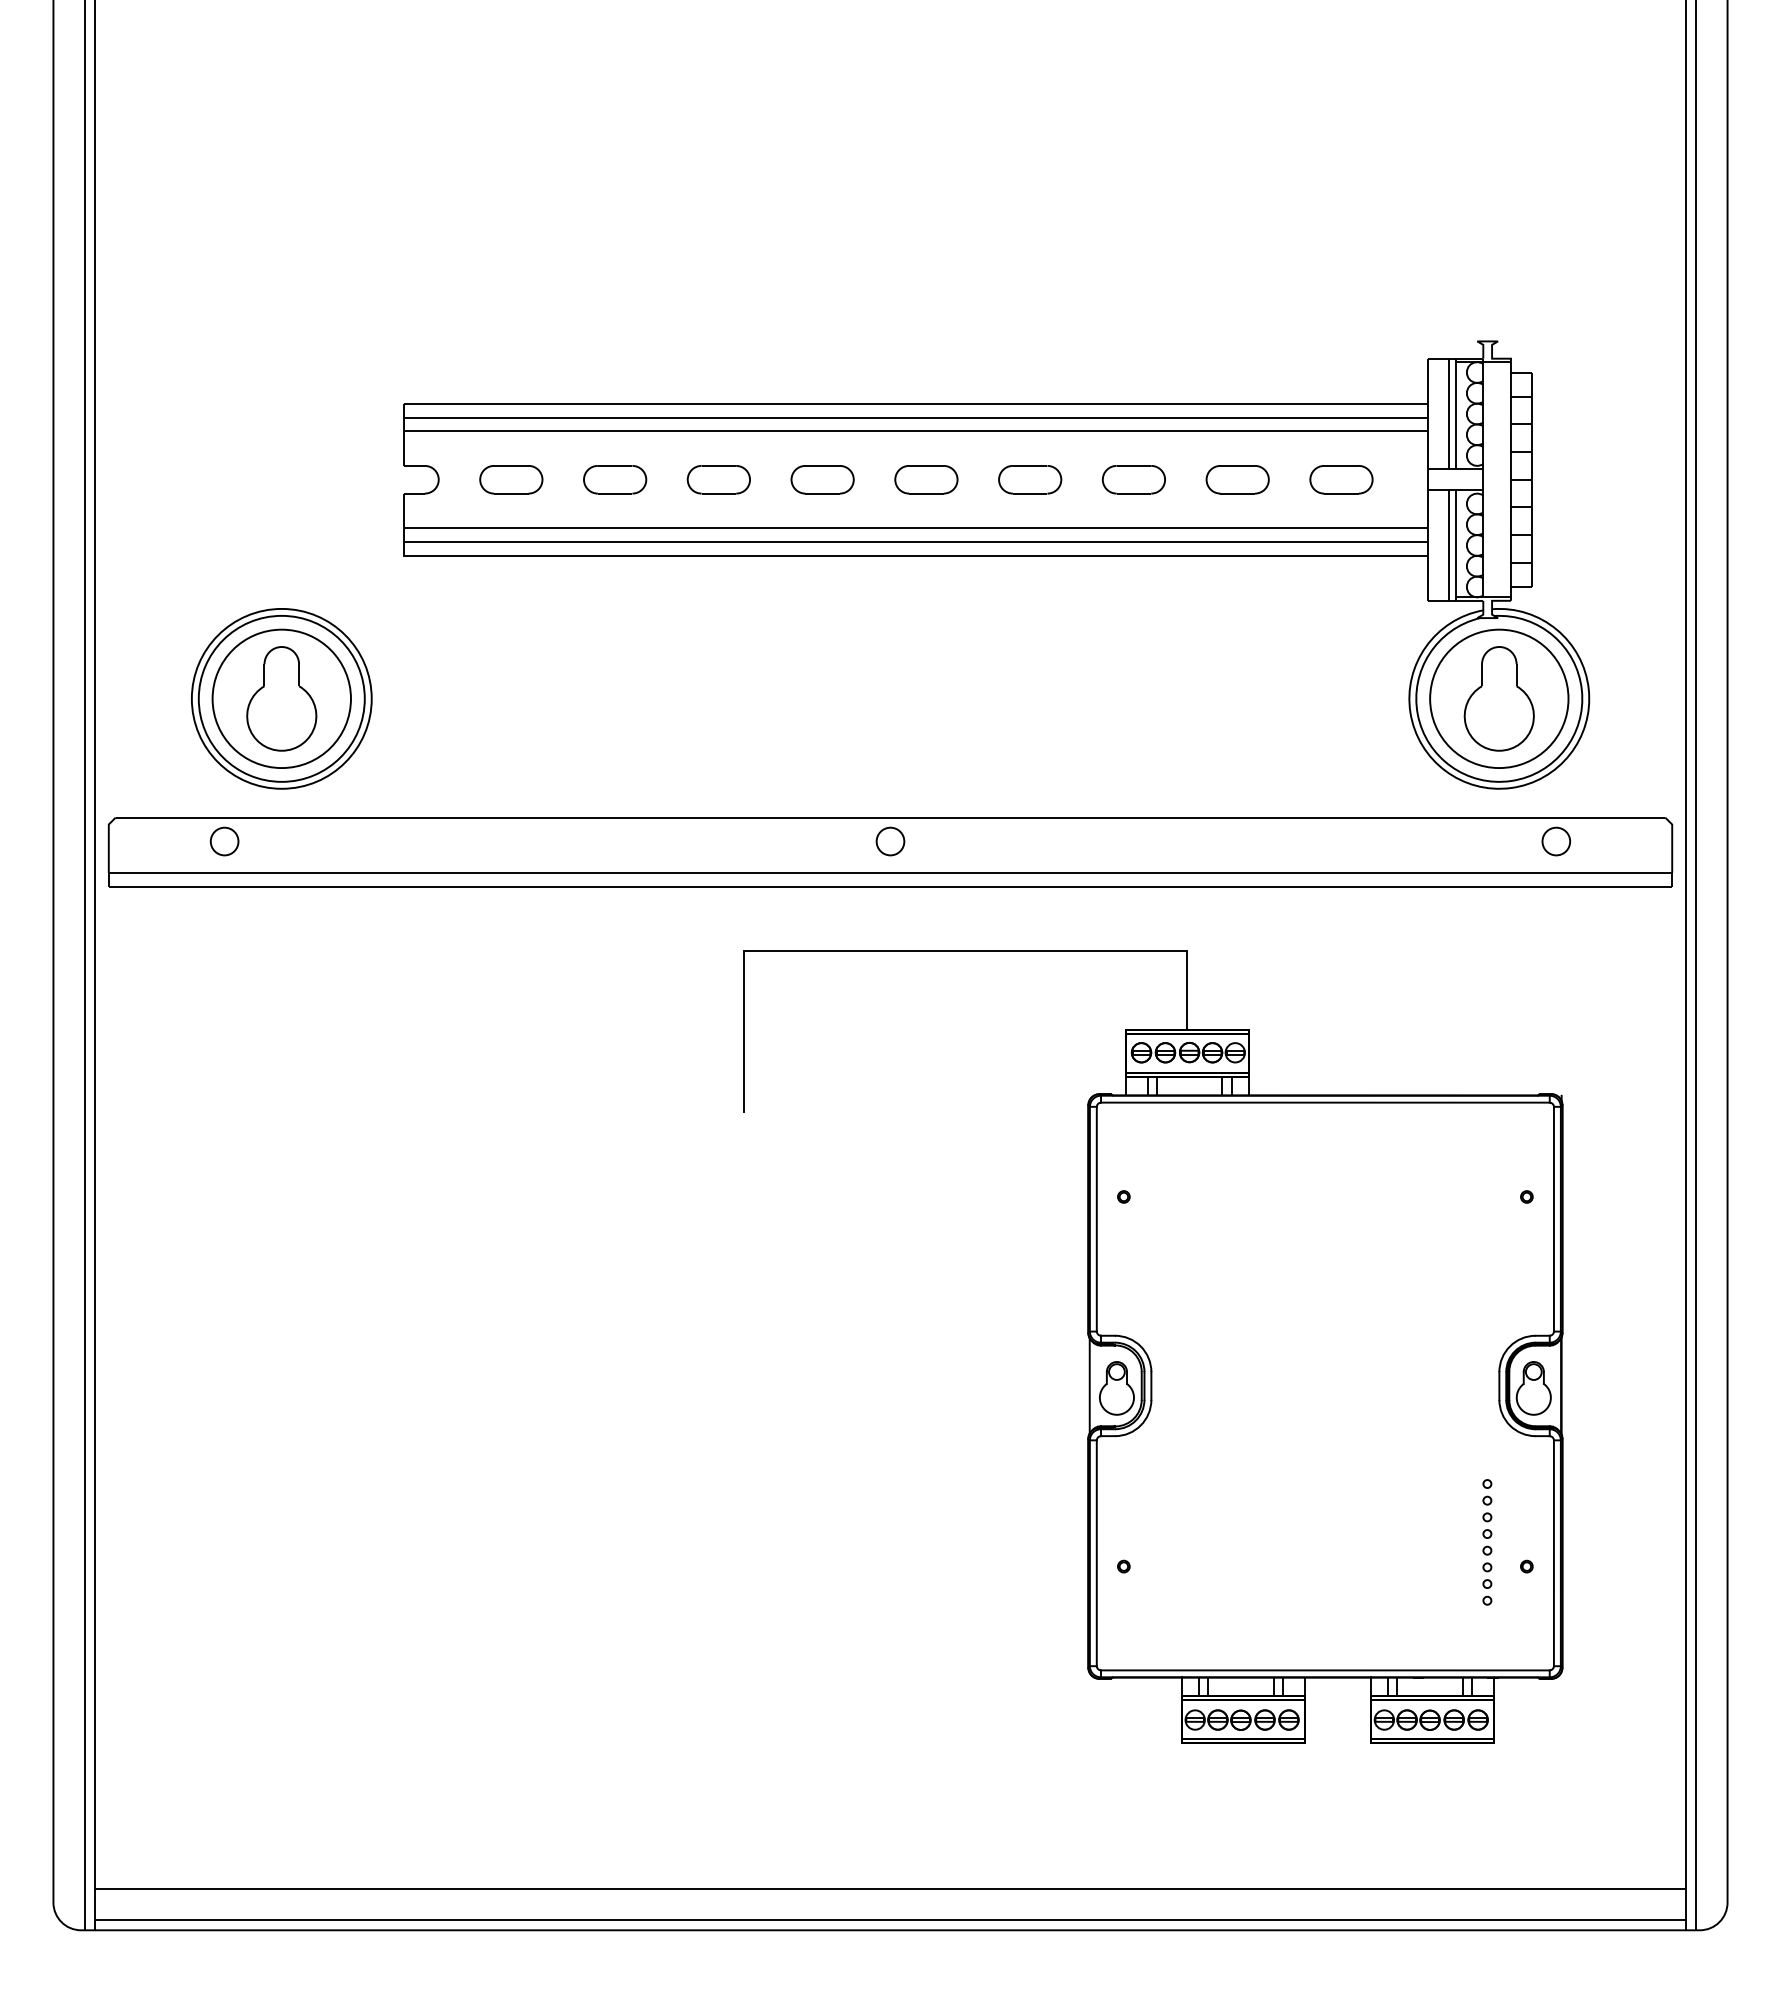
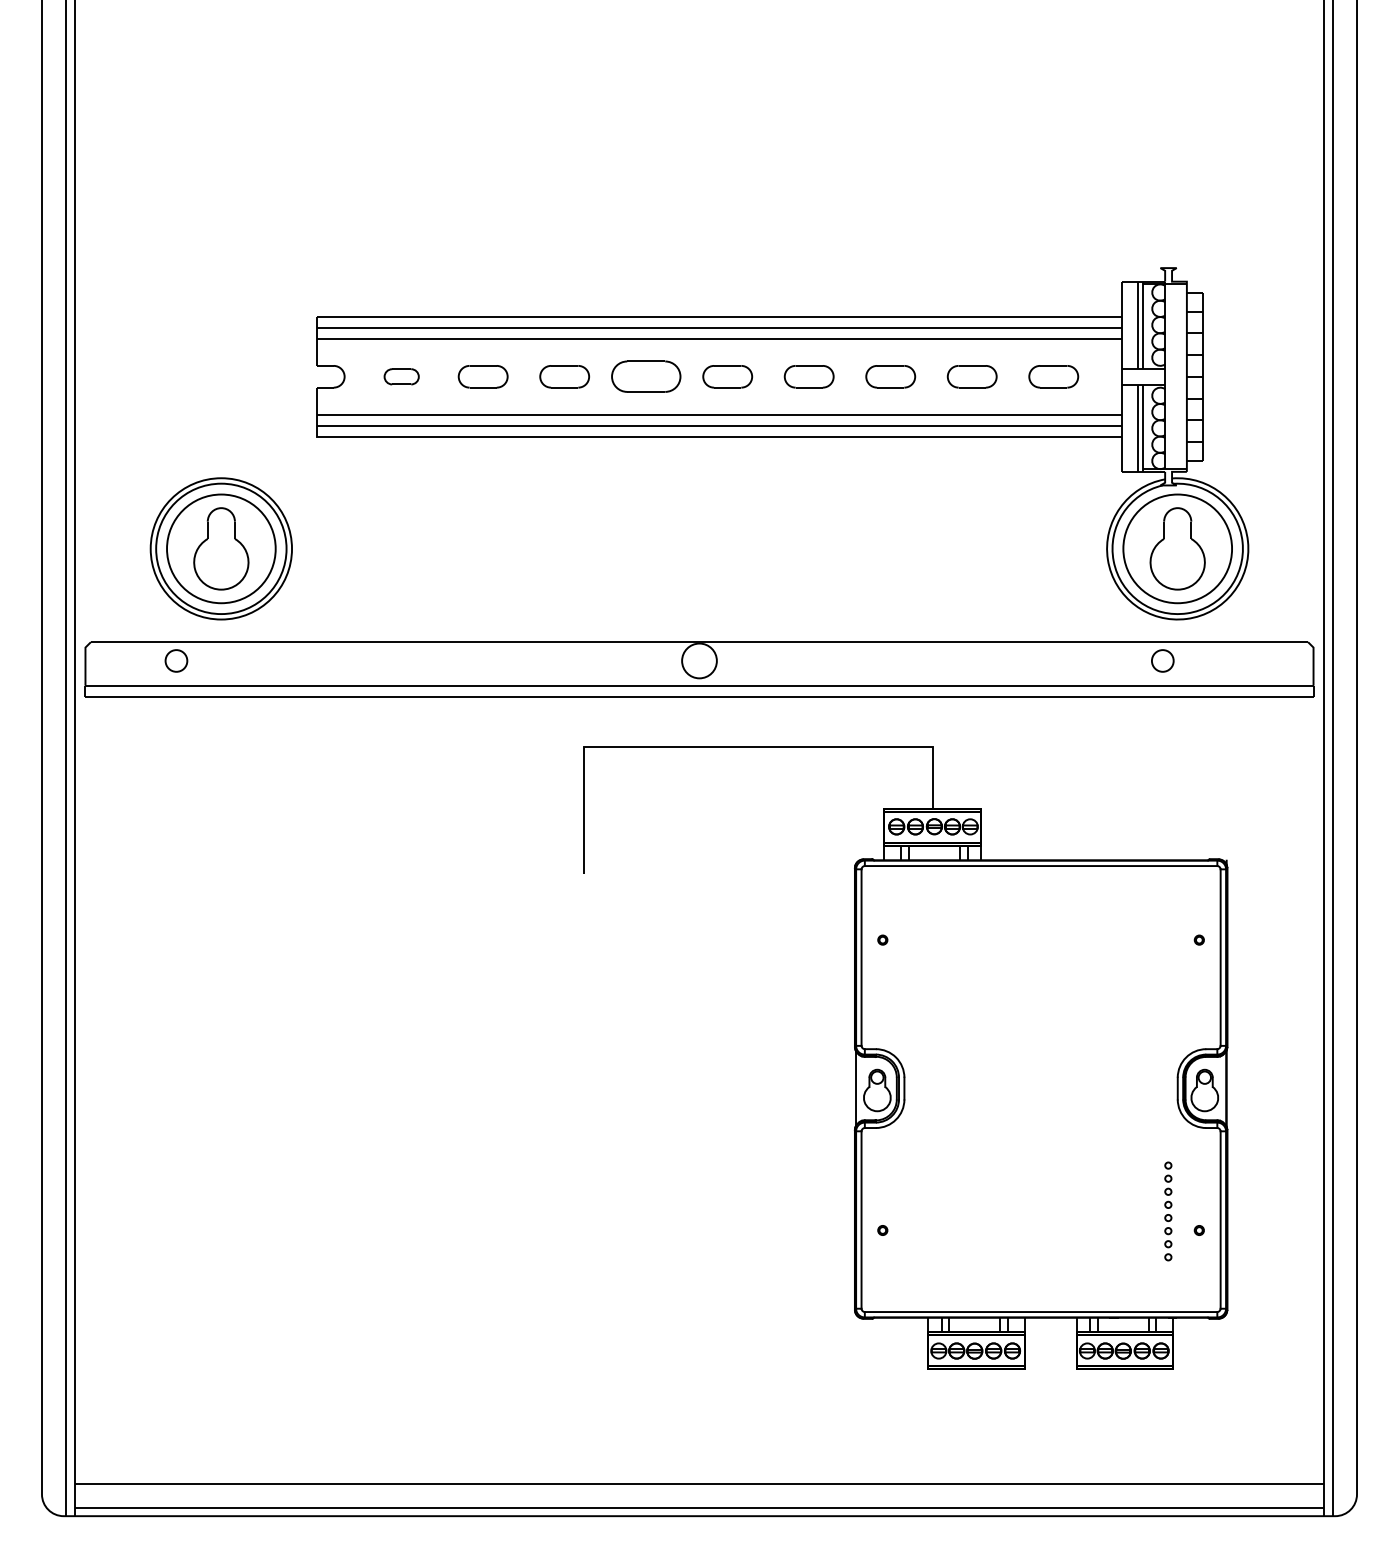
part: (511, 479) -> (401, 376), size x0.7
part: (822, 479) -> (646, 376), size x1.4
circle: (890, 841) -> (699, 660), size x1.6
circle: (1556, 841) -> (1162, 660), moved

